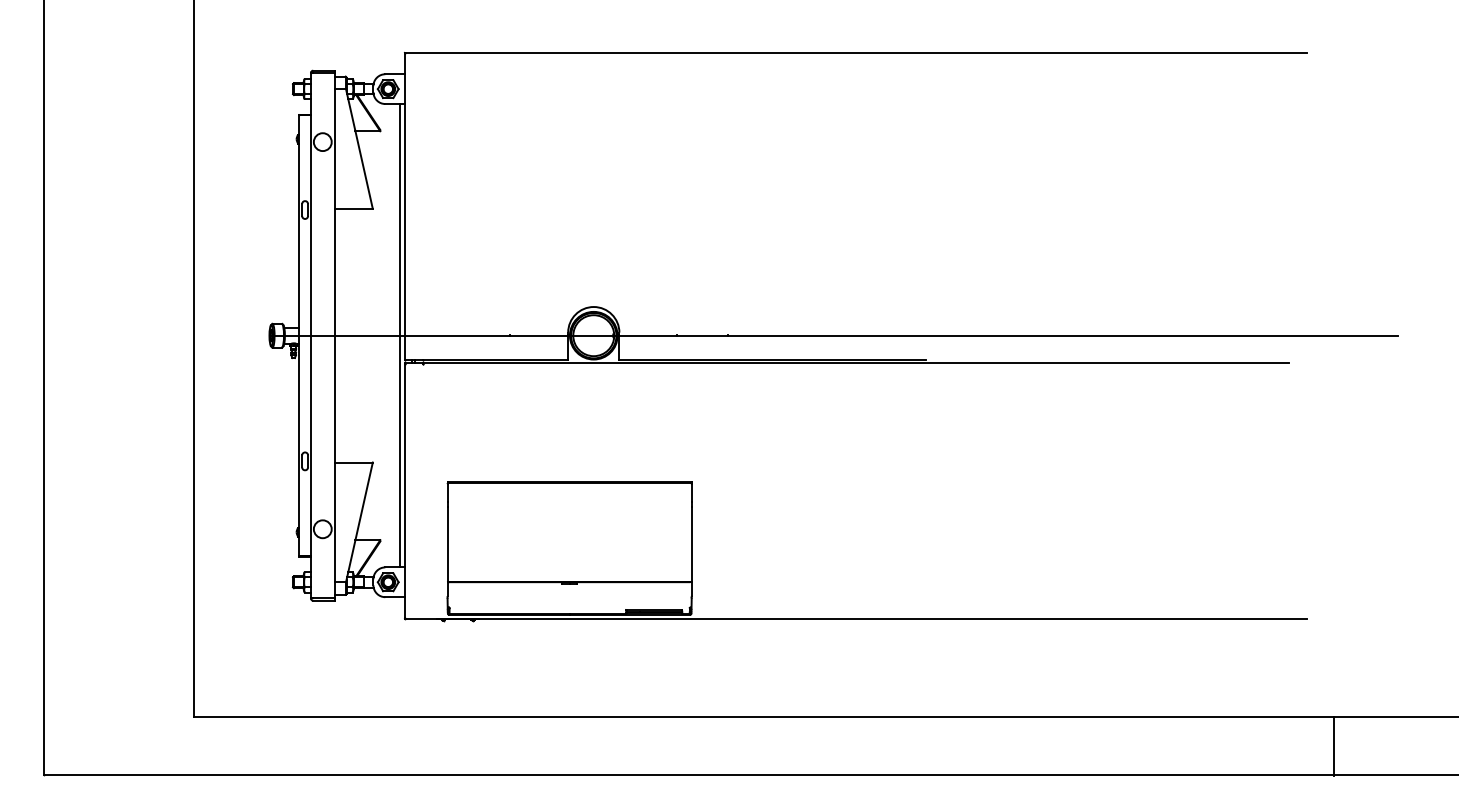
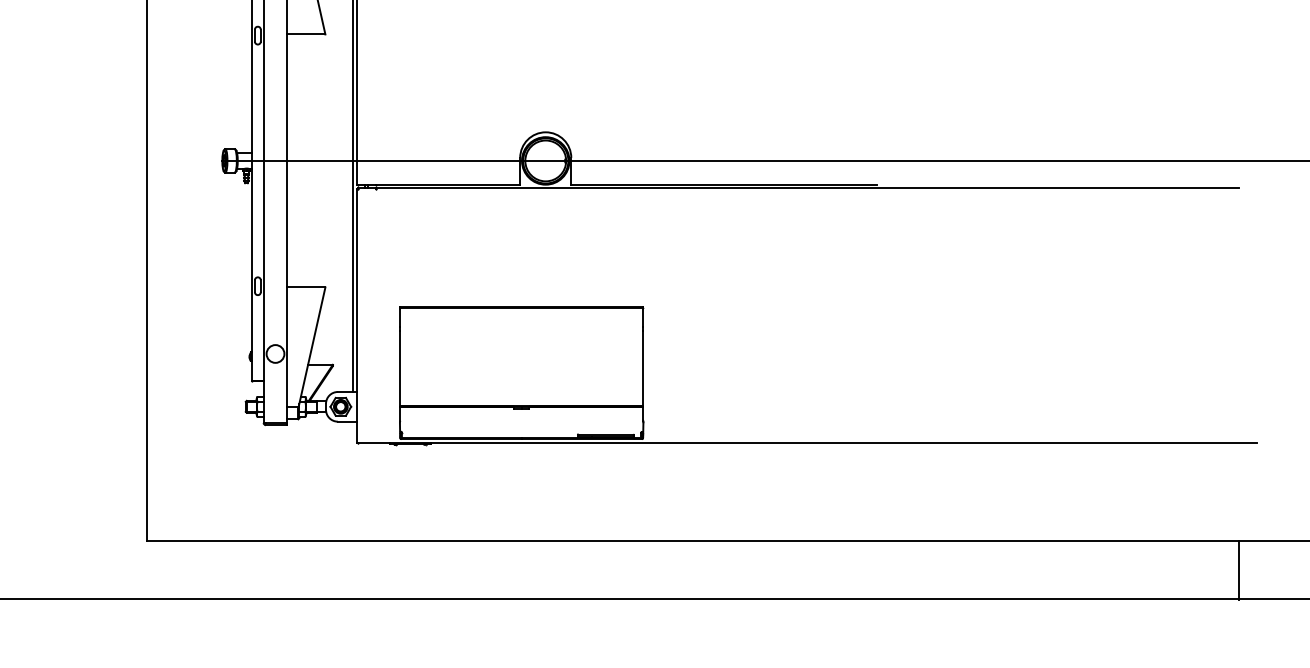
line: (1333, 746) -> (1238, 570), moved

